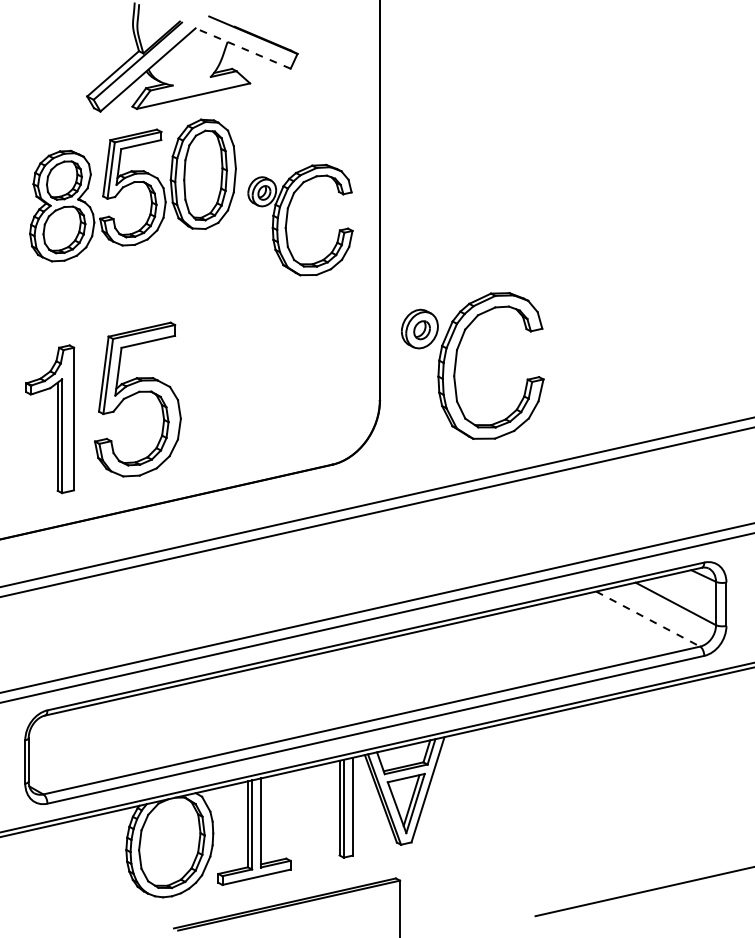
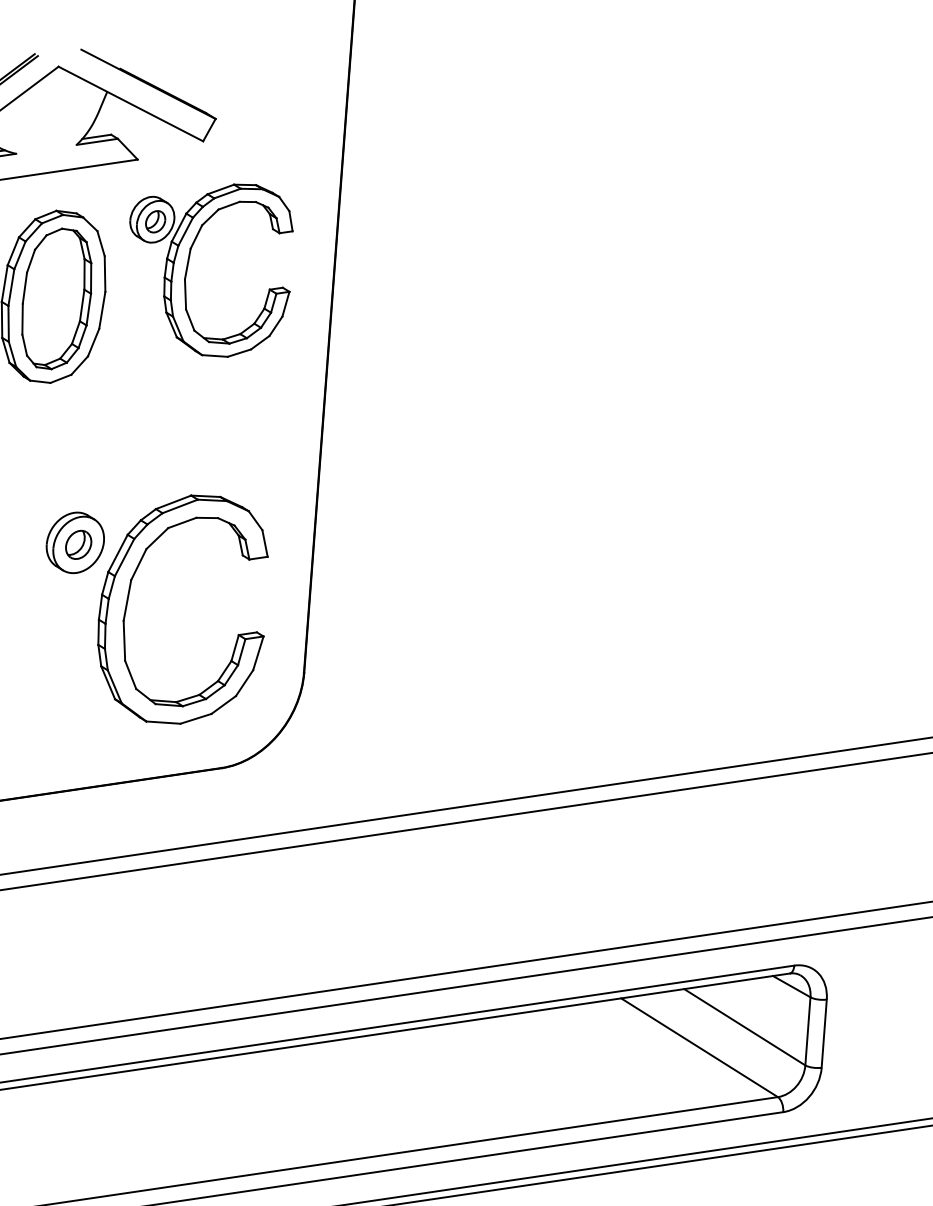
line: (243, 48) -> (131, 103), dashed -> solid
part: (288, 214) -> (190, 258), moved
part: (456, 365) -> (128, 604), moved
line: (648, 619) -> (699, 1048), dashed -> solid

